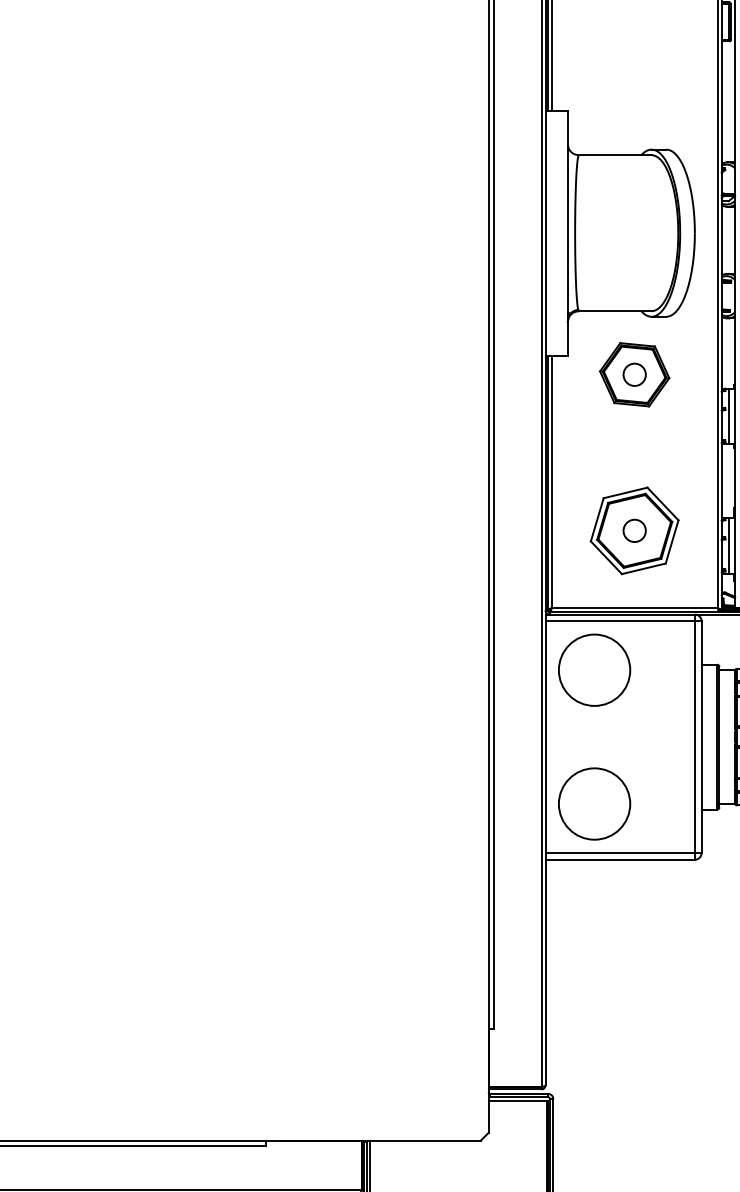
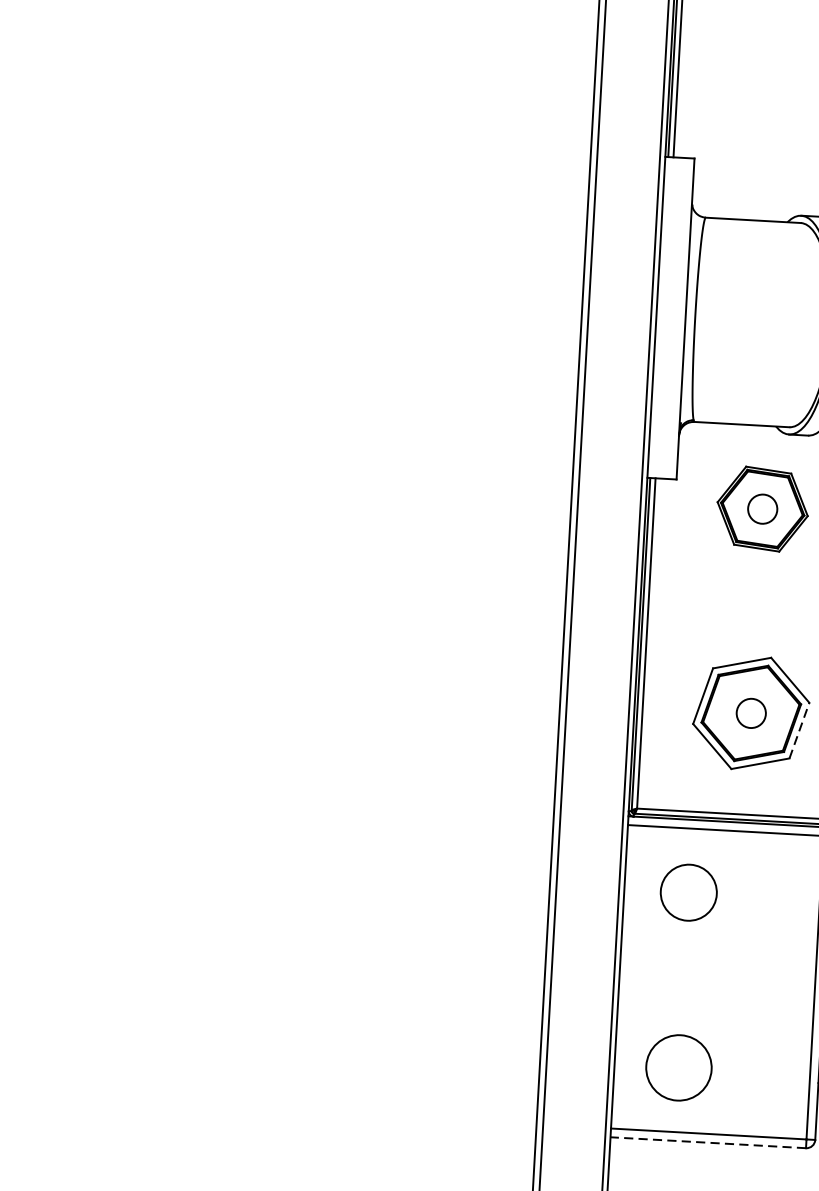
line: (672, 541) -> (799, 730), solid -> dashed
circle: (594, 669) -> (688, 891), size x0.6
circle: (594, 803) -> (678, 1067), size x0.7
line: (620, 859) -> (708, 1142), solid -> dashed

